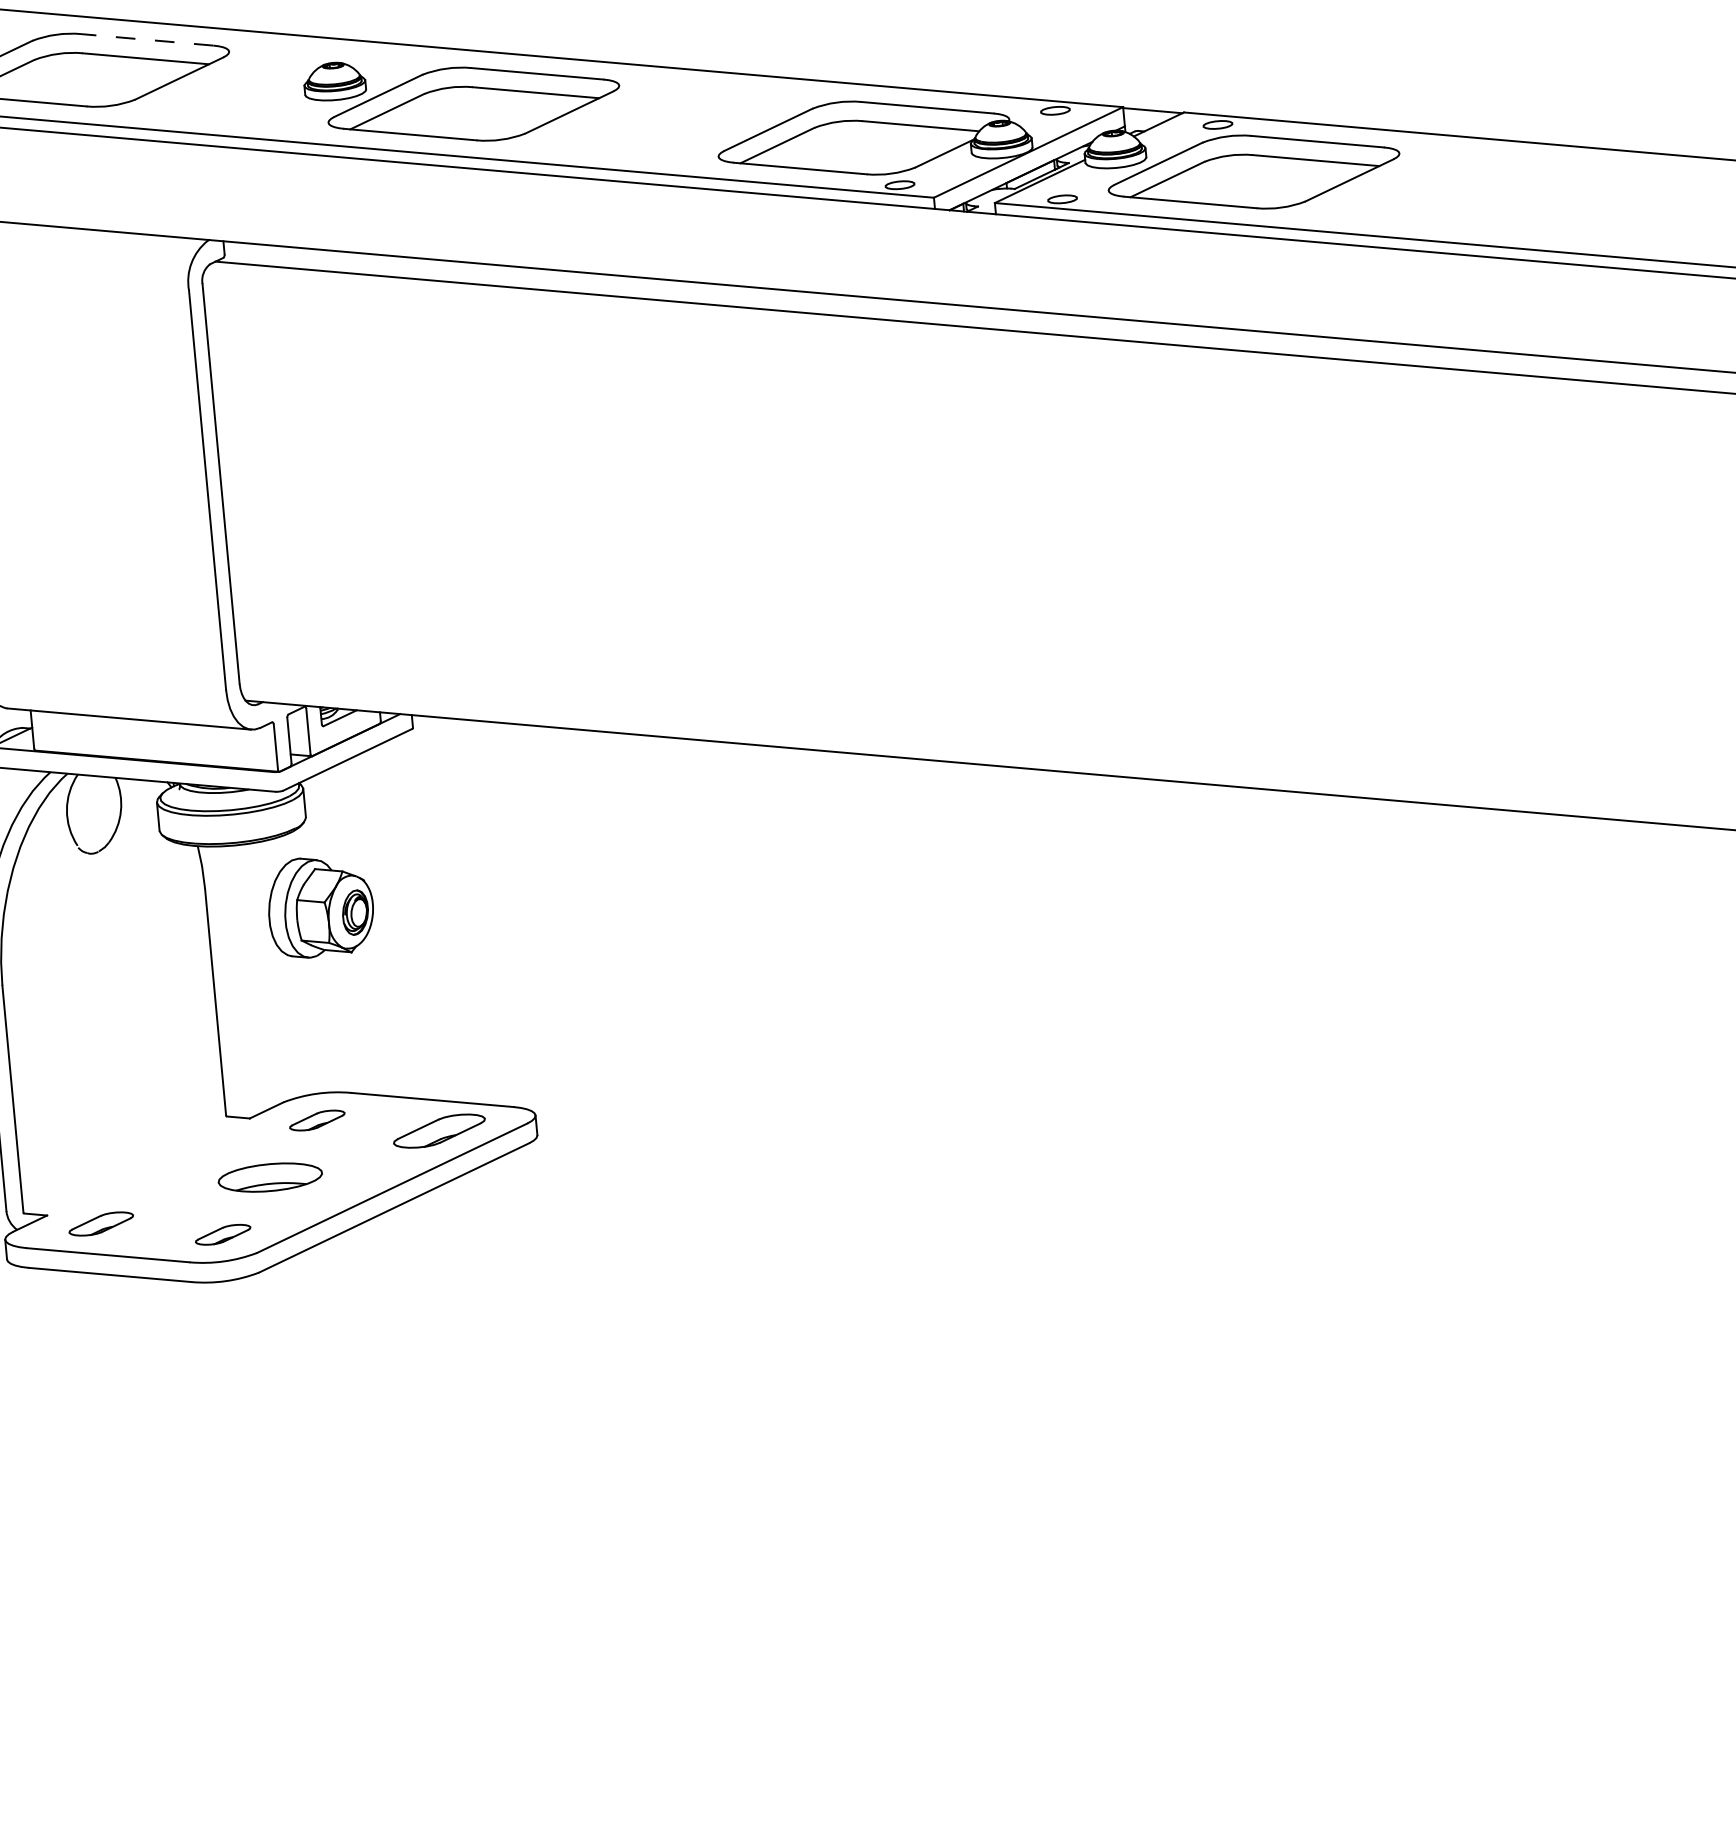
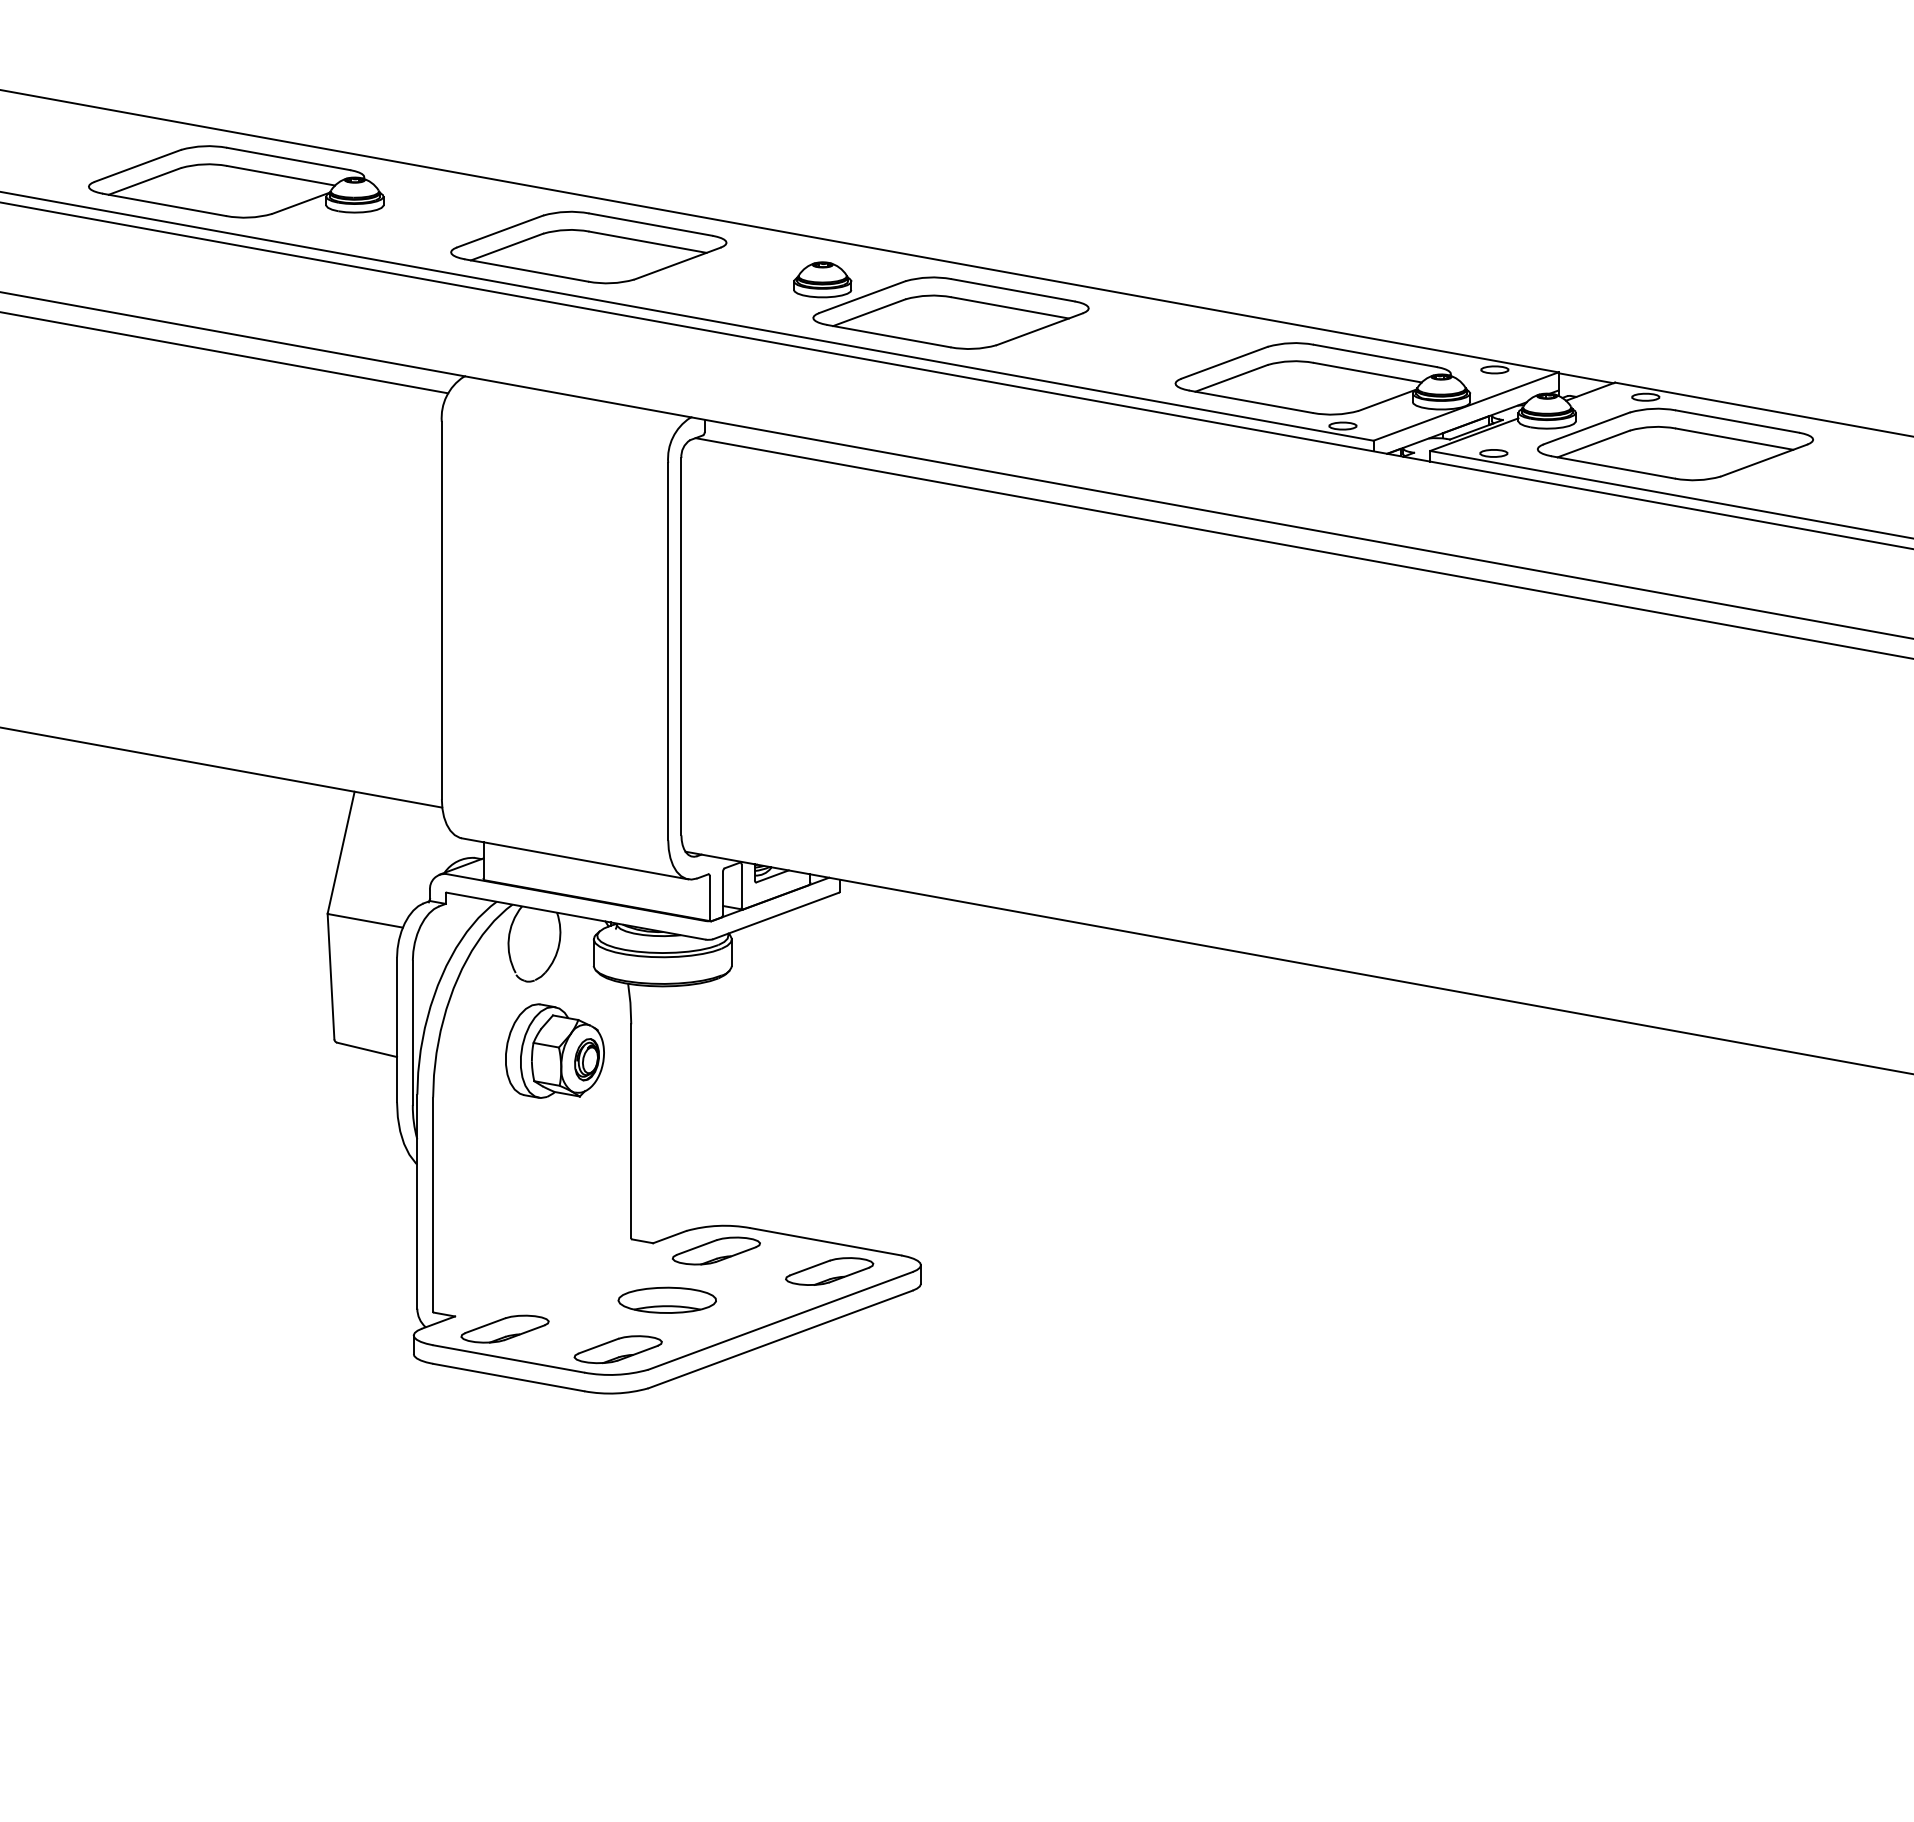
line: (146, 39) -> (650, 224), dashed -> solid
part: (320, 906) -> (554, 1050), moved
part: (316, 1120) -> (715, 1250), size x1.67
part: (100, 1223) -> (504, 1328), size x1.43
part: (222, 1234) -> (617, 1349), size x1.67

